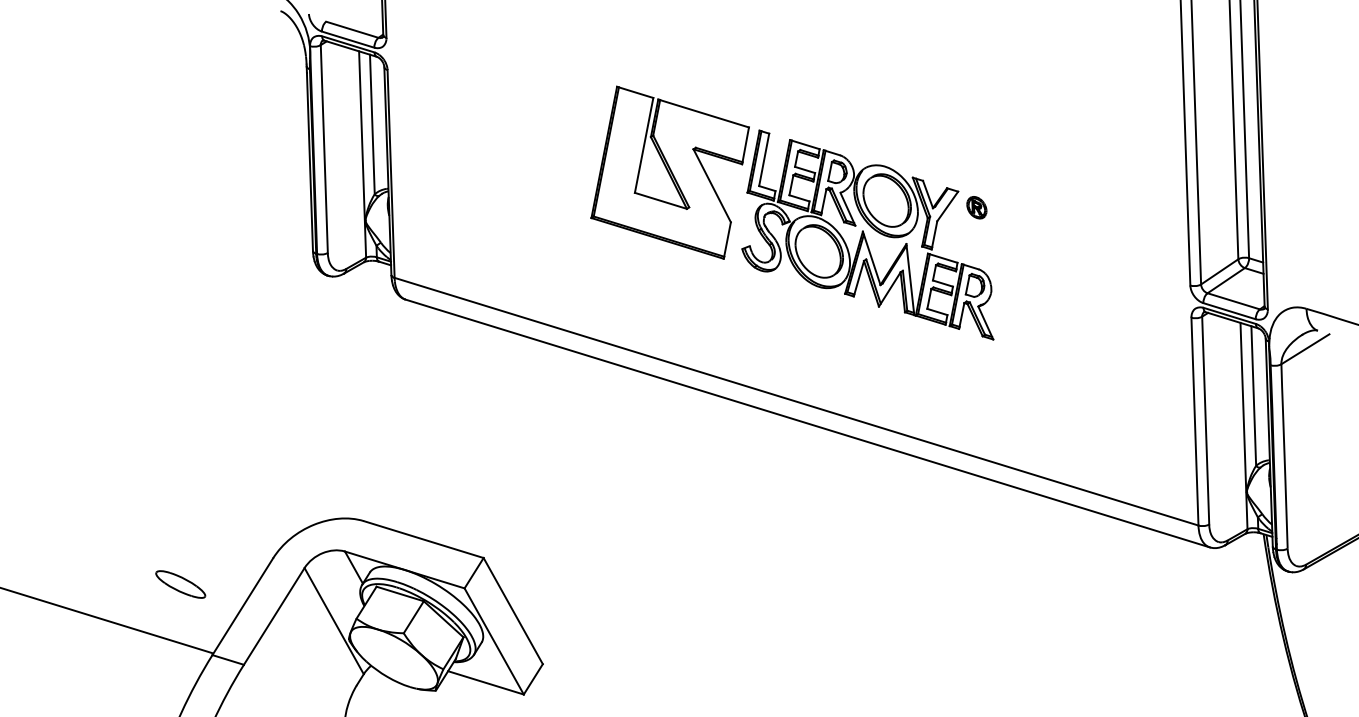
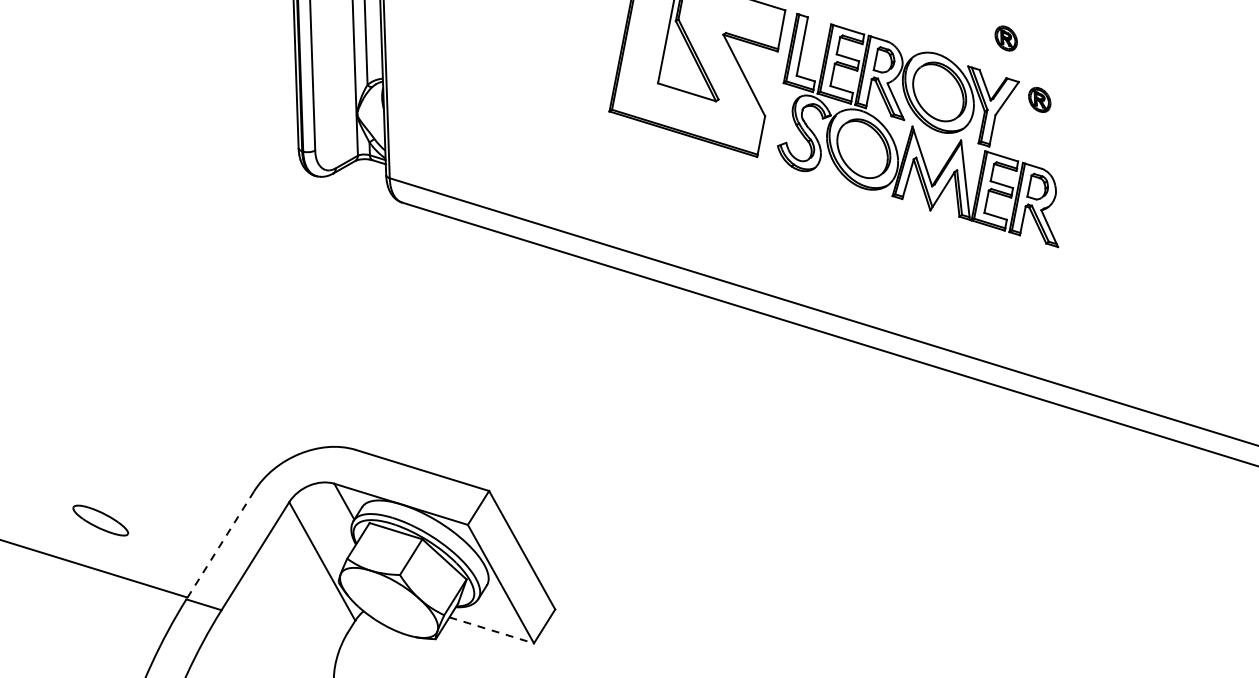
part: (946, 152) -> (1005, 38), added
part: (180, 584) -> (100, 520), moved
line: (242, 607) -> (219, 546), solid -> dashed
line: (485, 682) -> (491, 629), solid -> dashed

